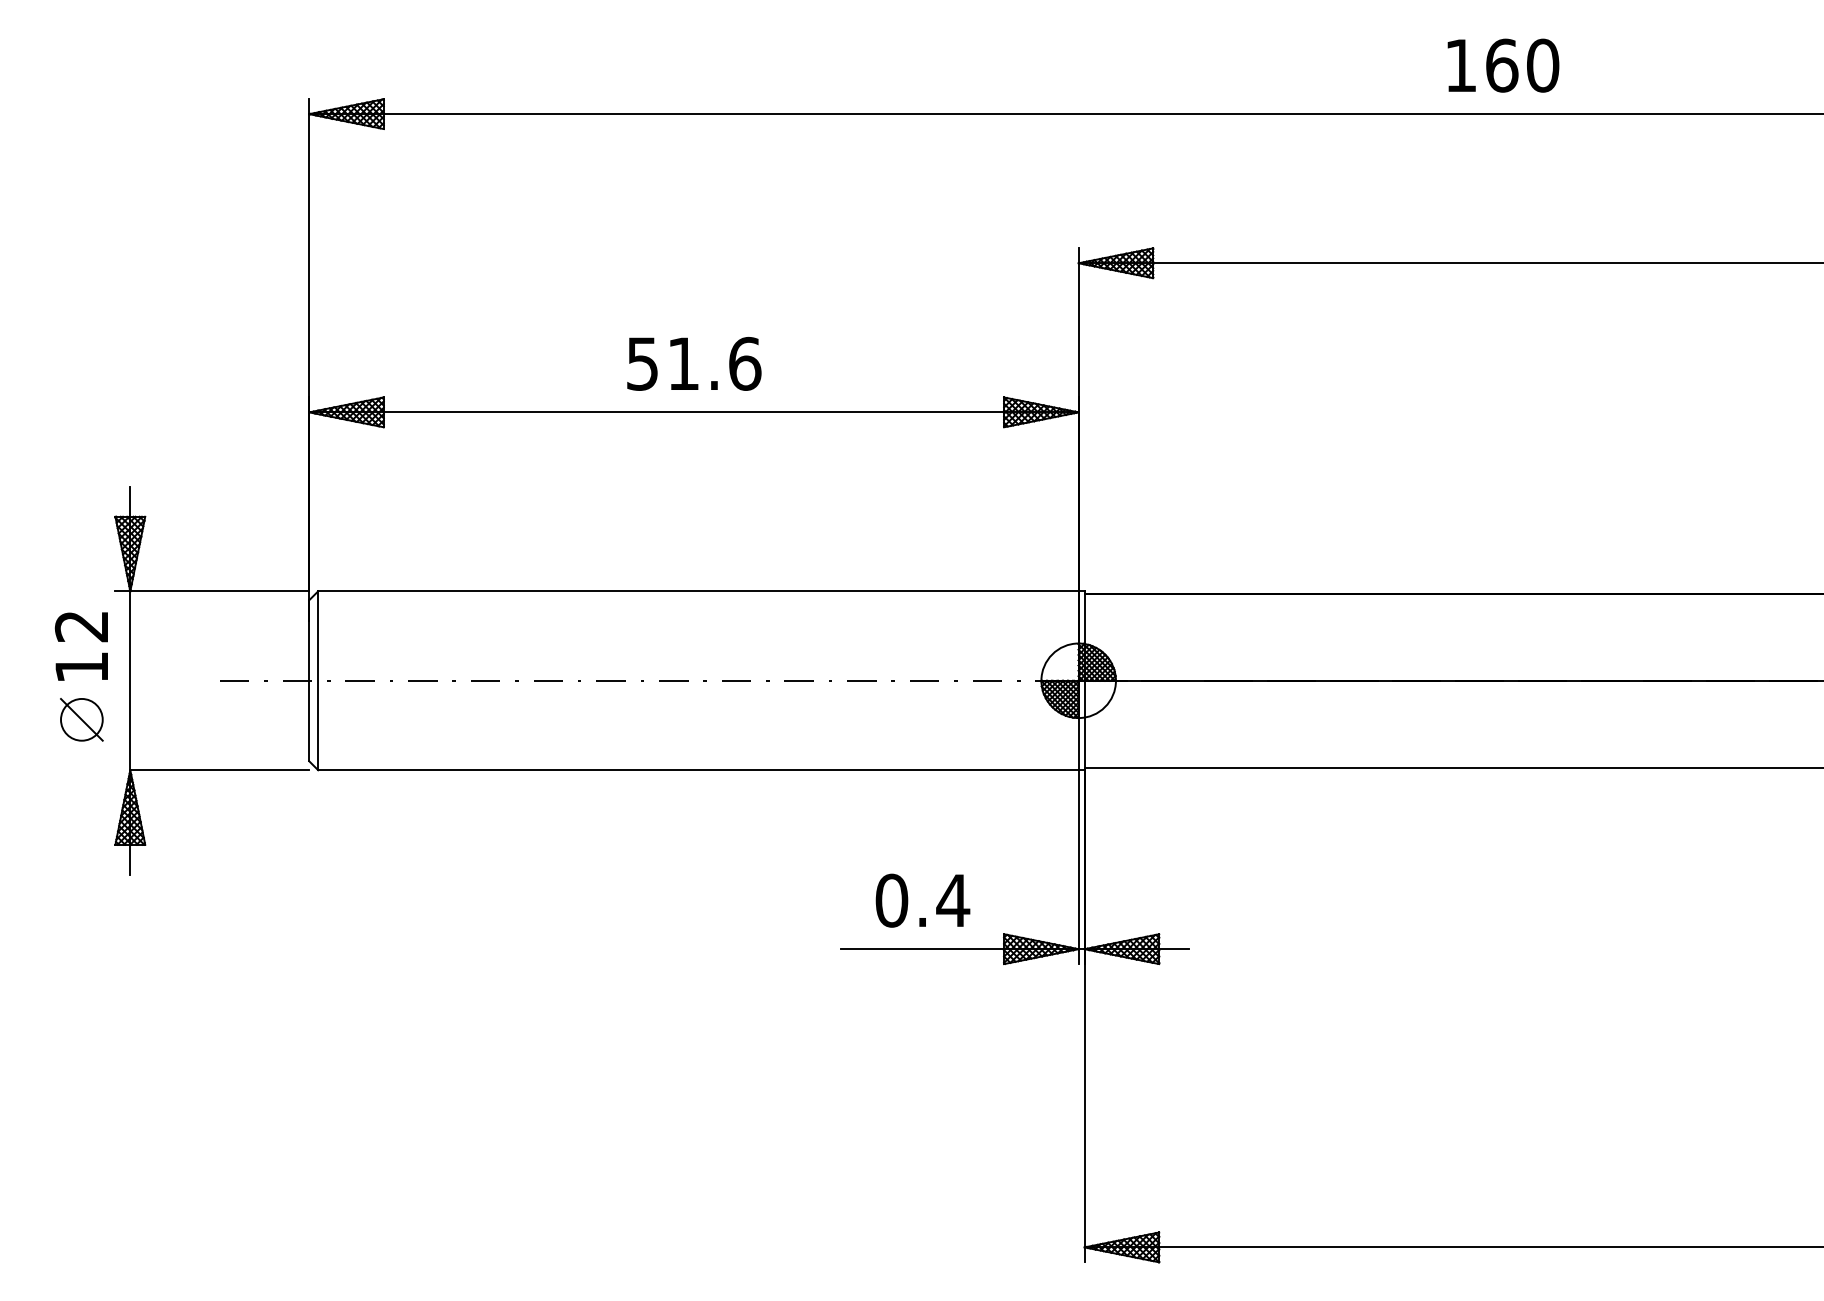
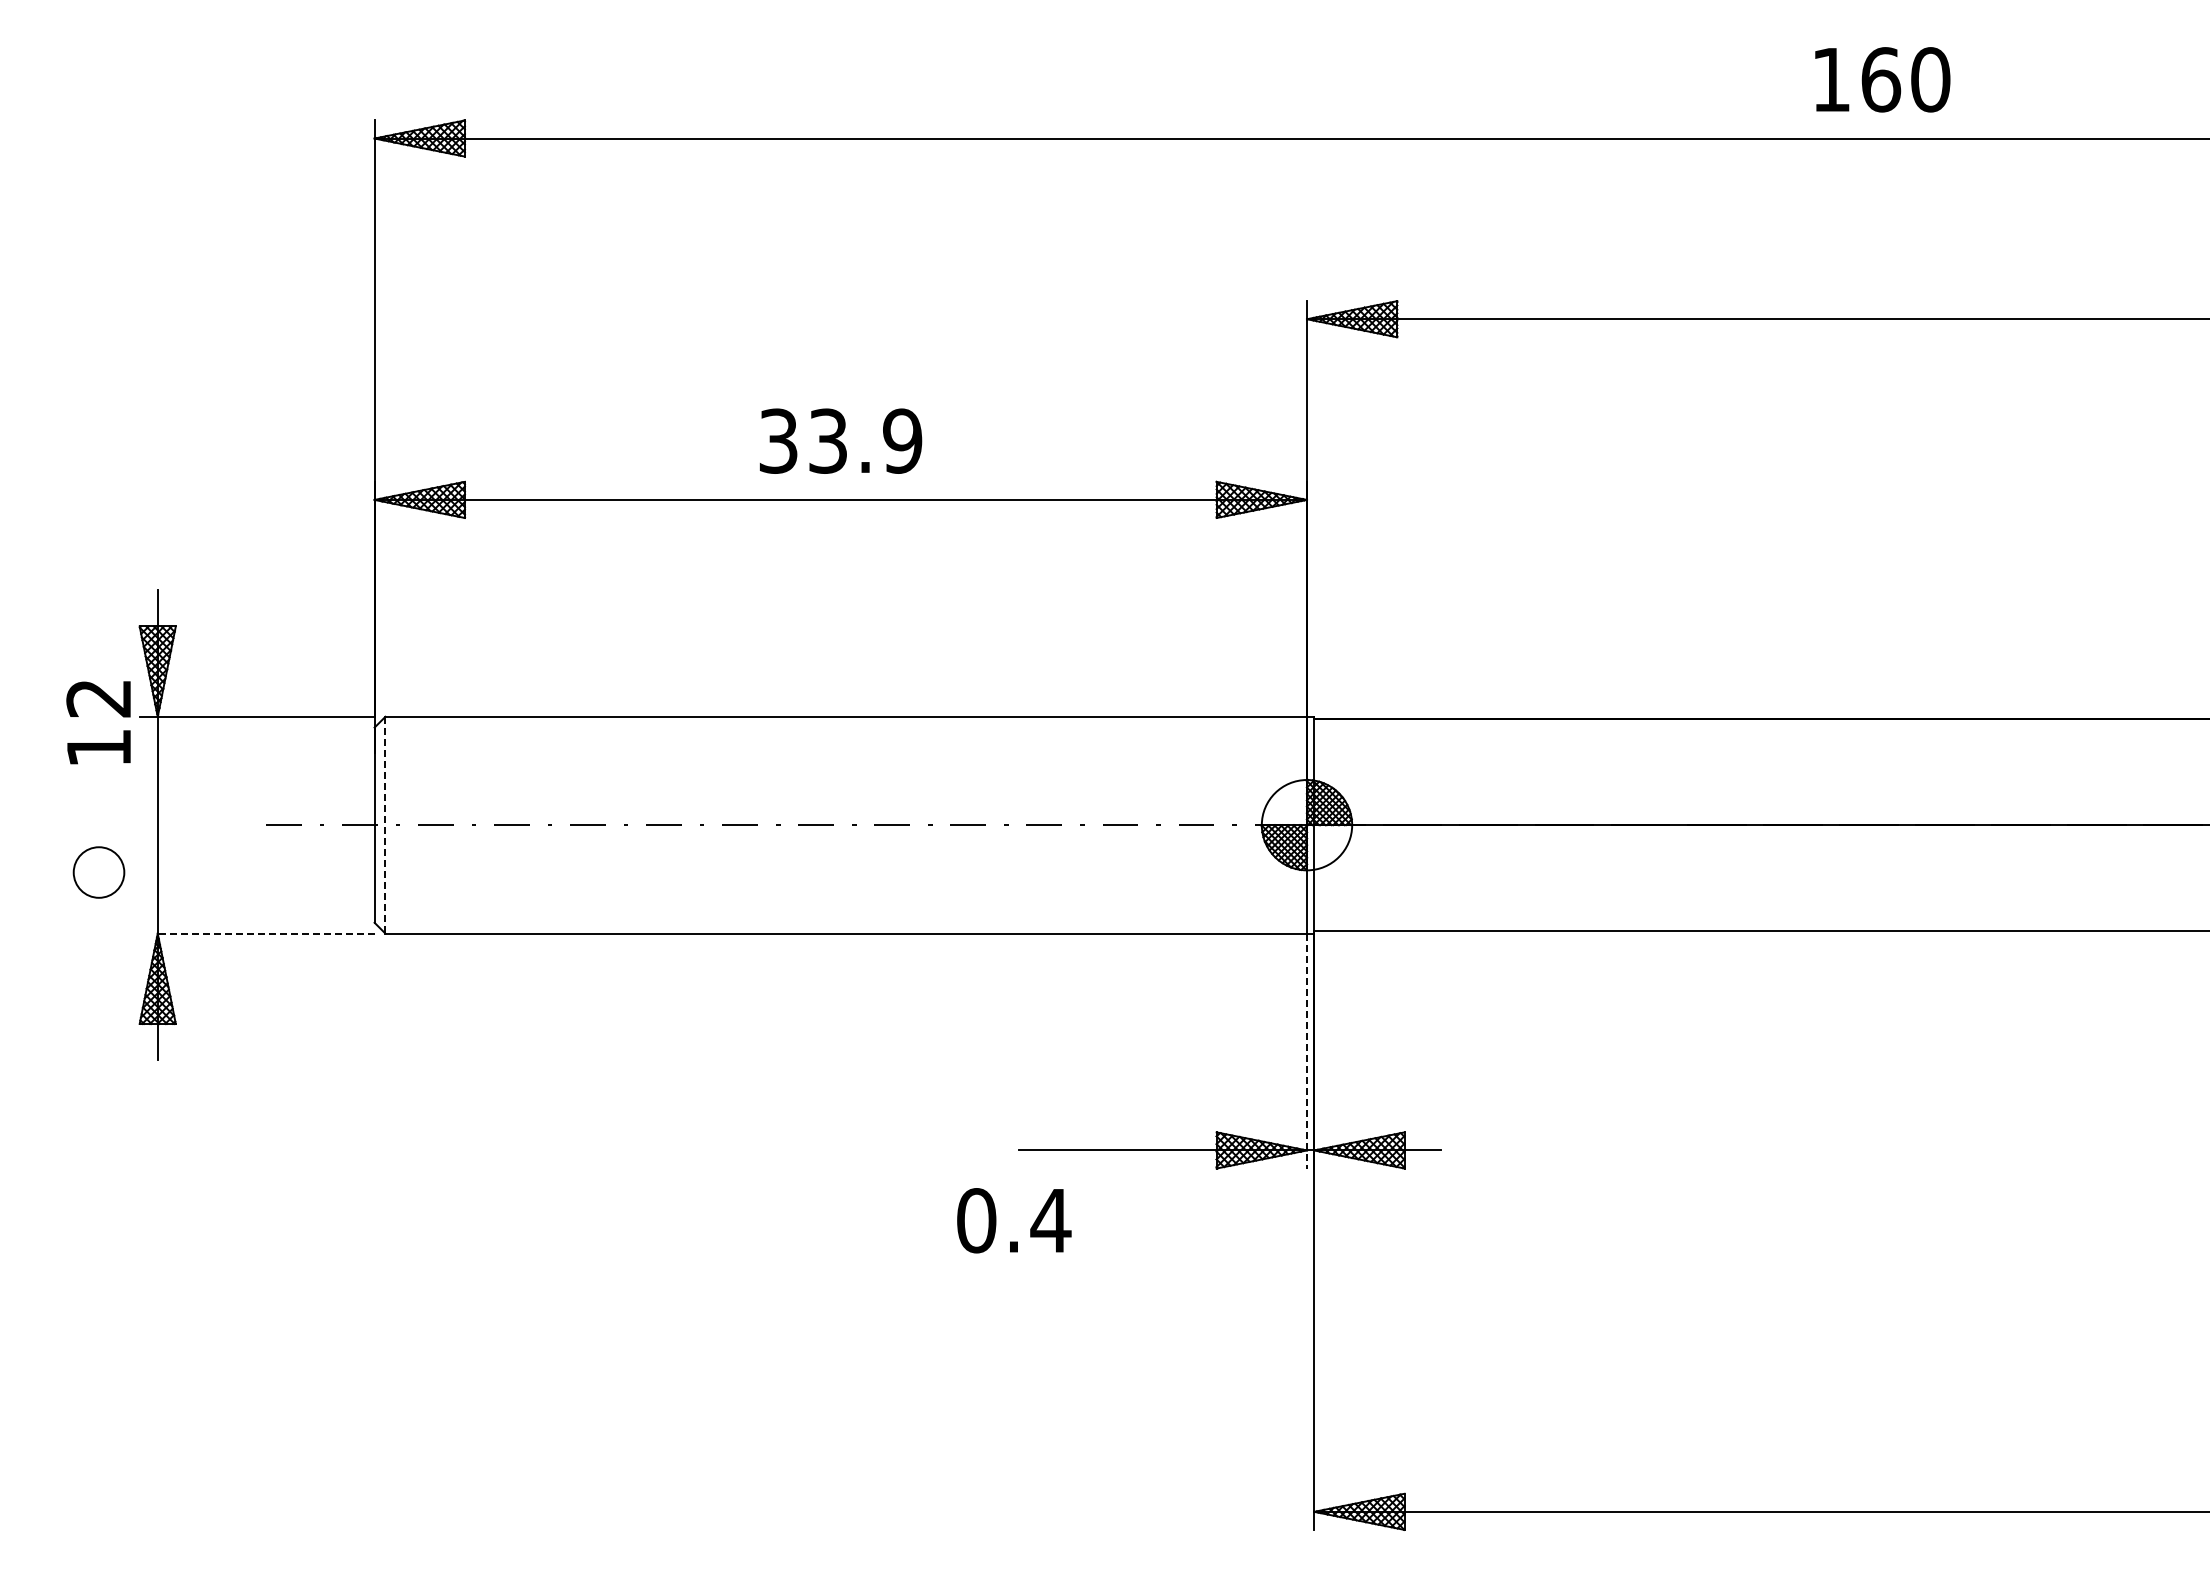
text: (1503, 65) -> (1882, 79), moved
text: (694, 363) -> (841, 440), 51.6 -> 33.9
text: (81, 646) -> (98, 722), moved
line: (318, 681) -> (385, 825), solid -> dashed
line: (81, 719) -> (98, 872), removed
line: (219, 770) -> (265, 933), solid -> dashed
line: (1079, 867) -> (1307, 1051), solid -> dashed
text: (923, 900) -> (1014, 1220), moved

